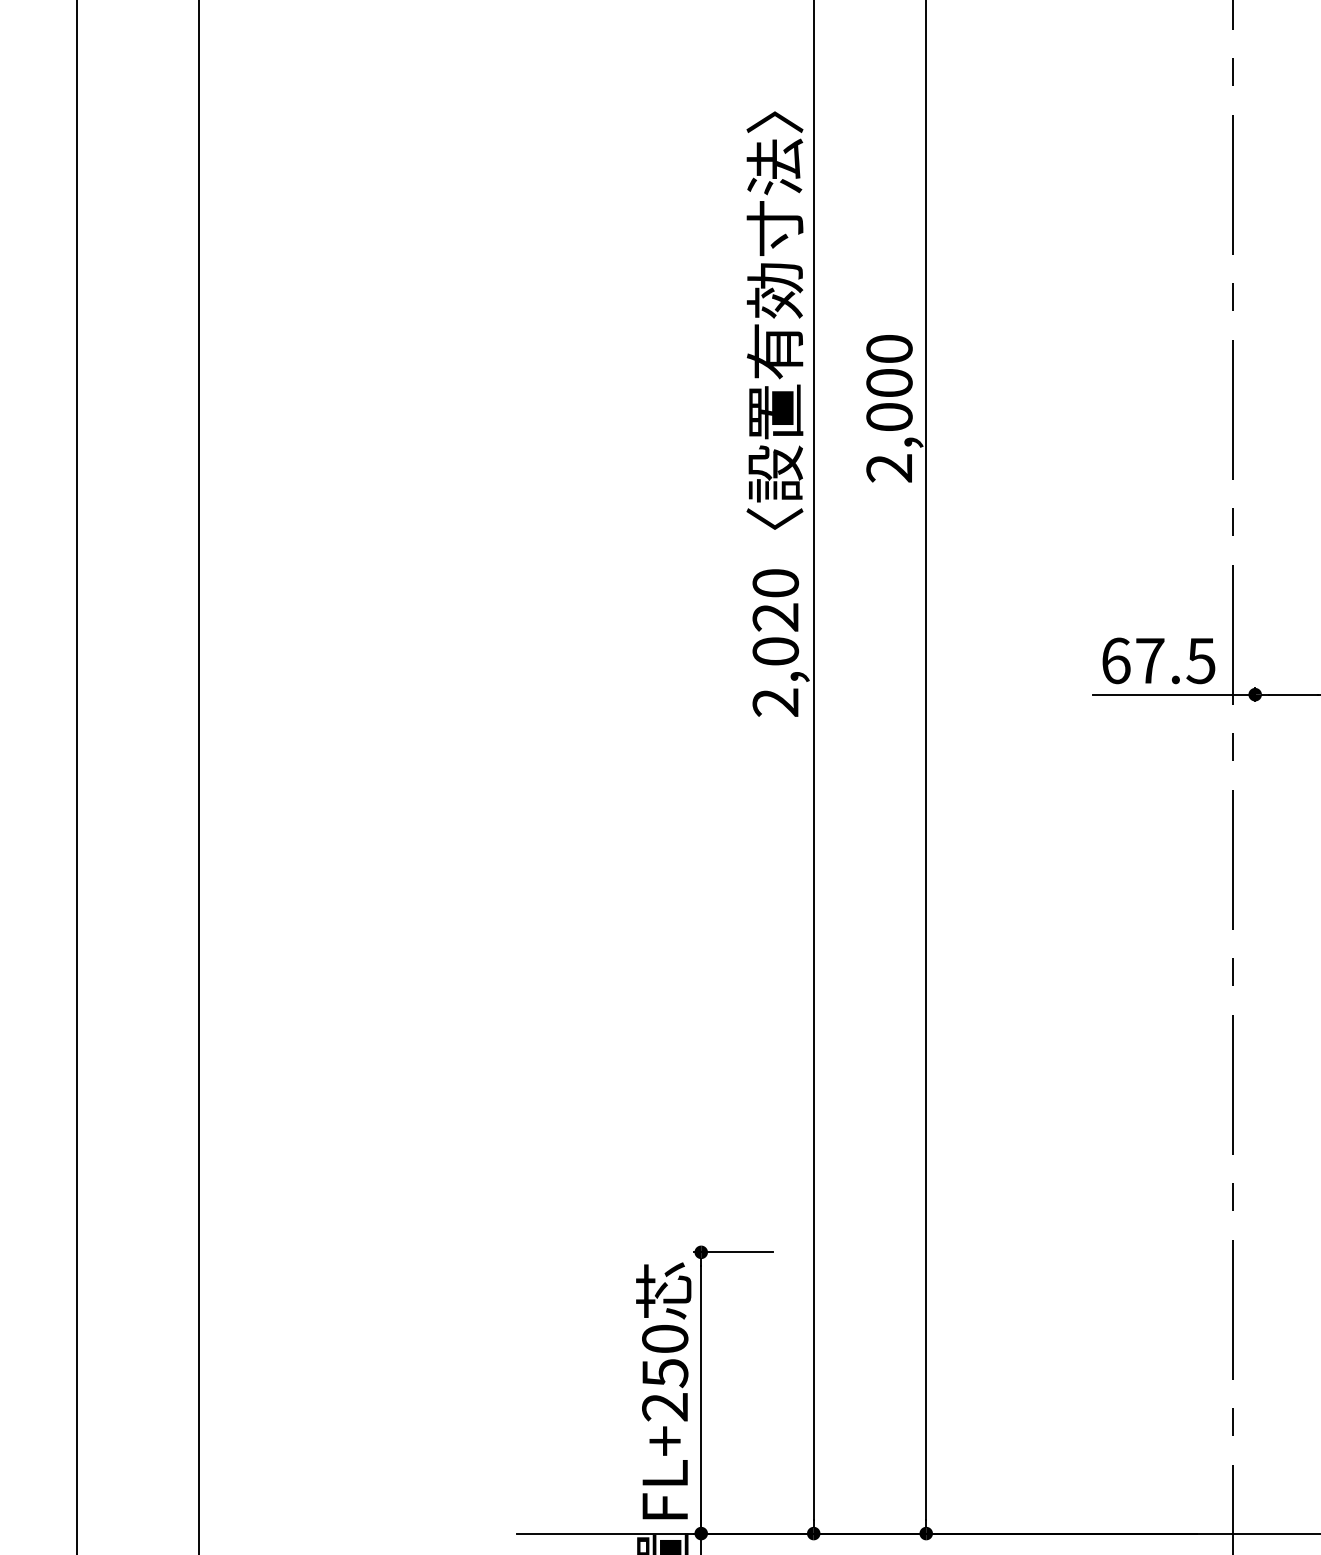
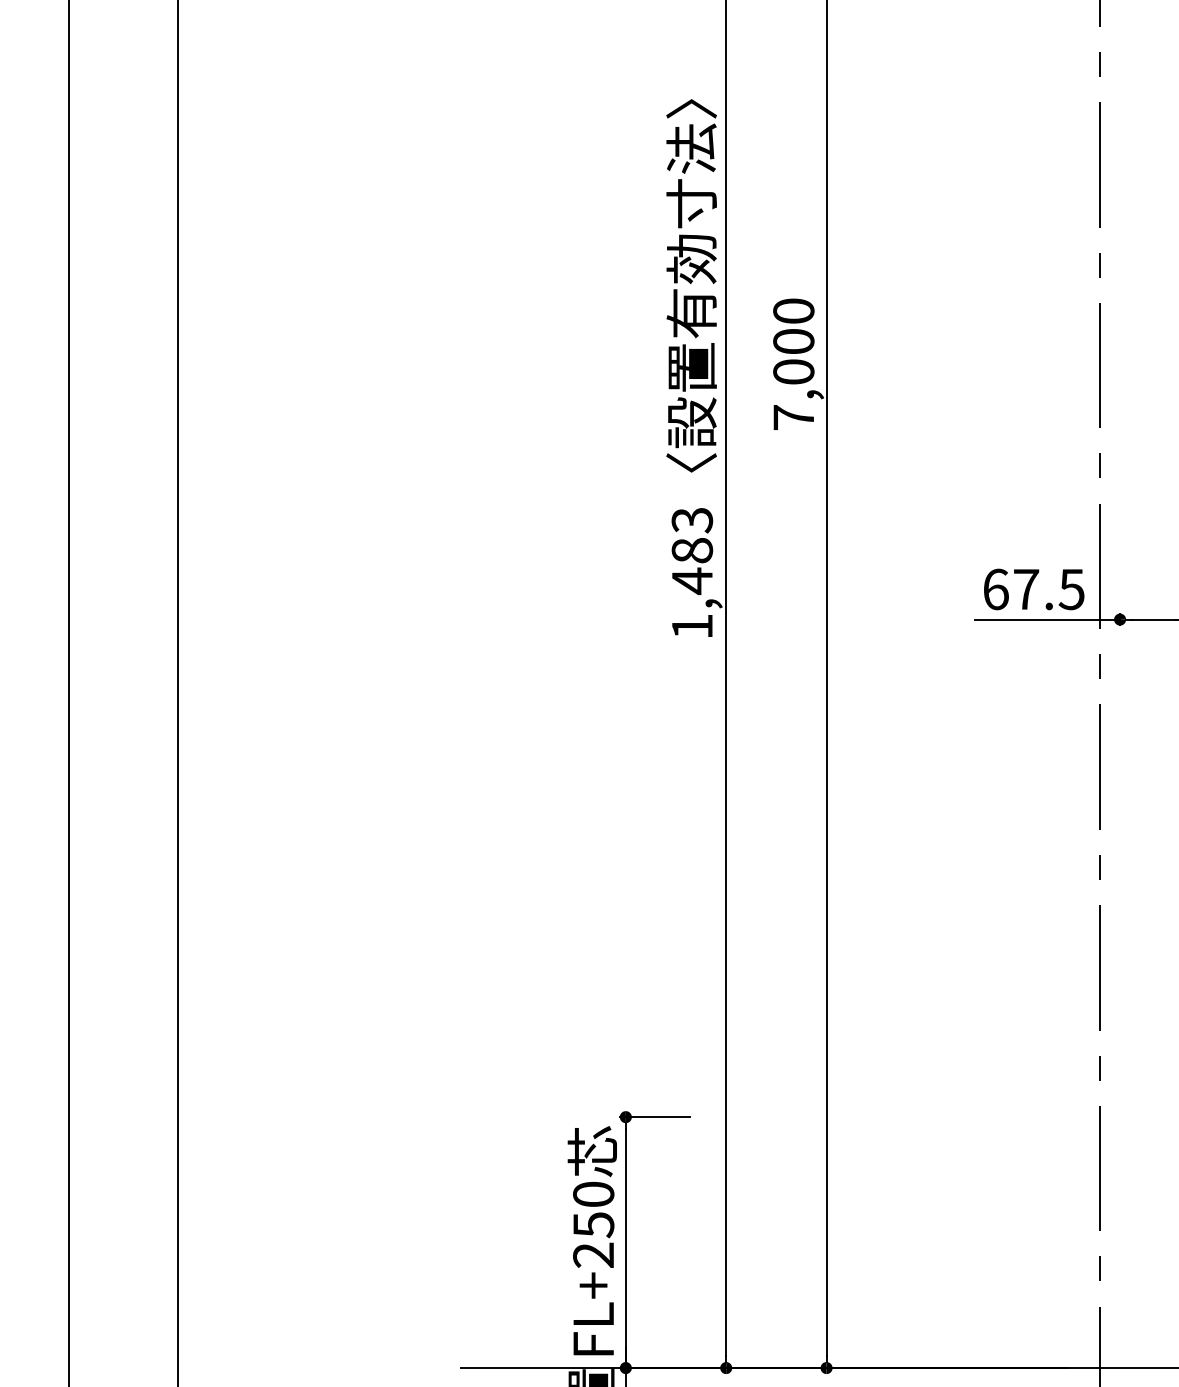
text: (888, 468) -> (792, 417), 2,000 -> 7,000
text: (775, 642) -> (692, 573), 2,020 -> 1,483

